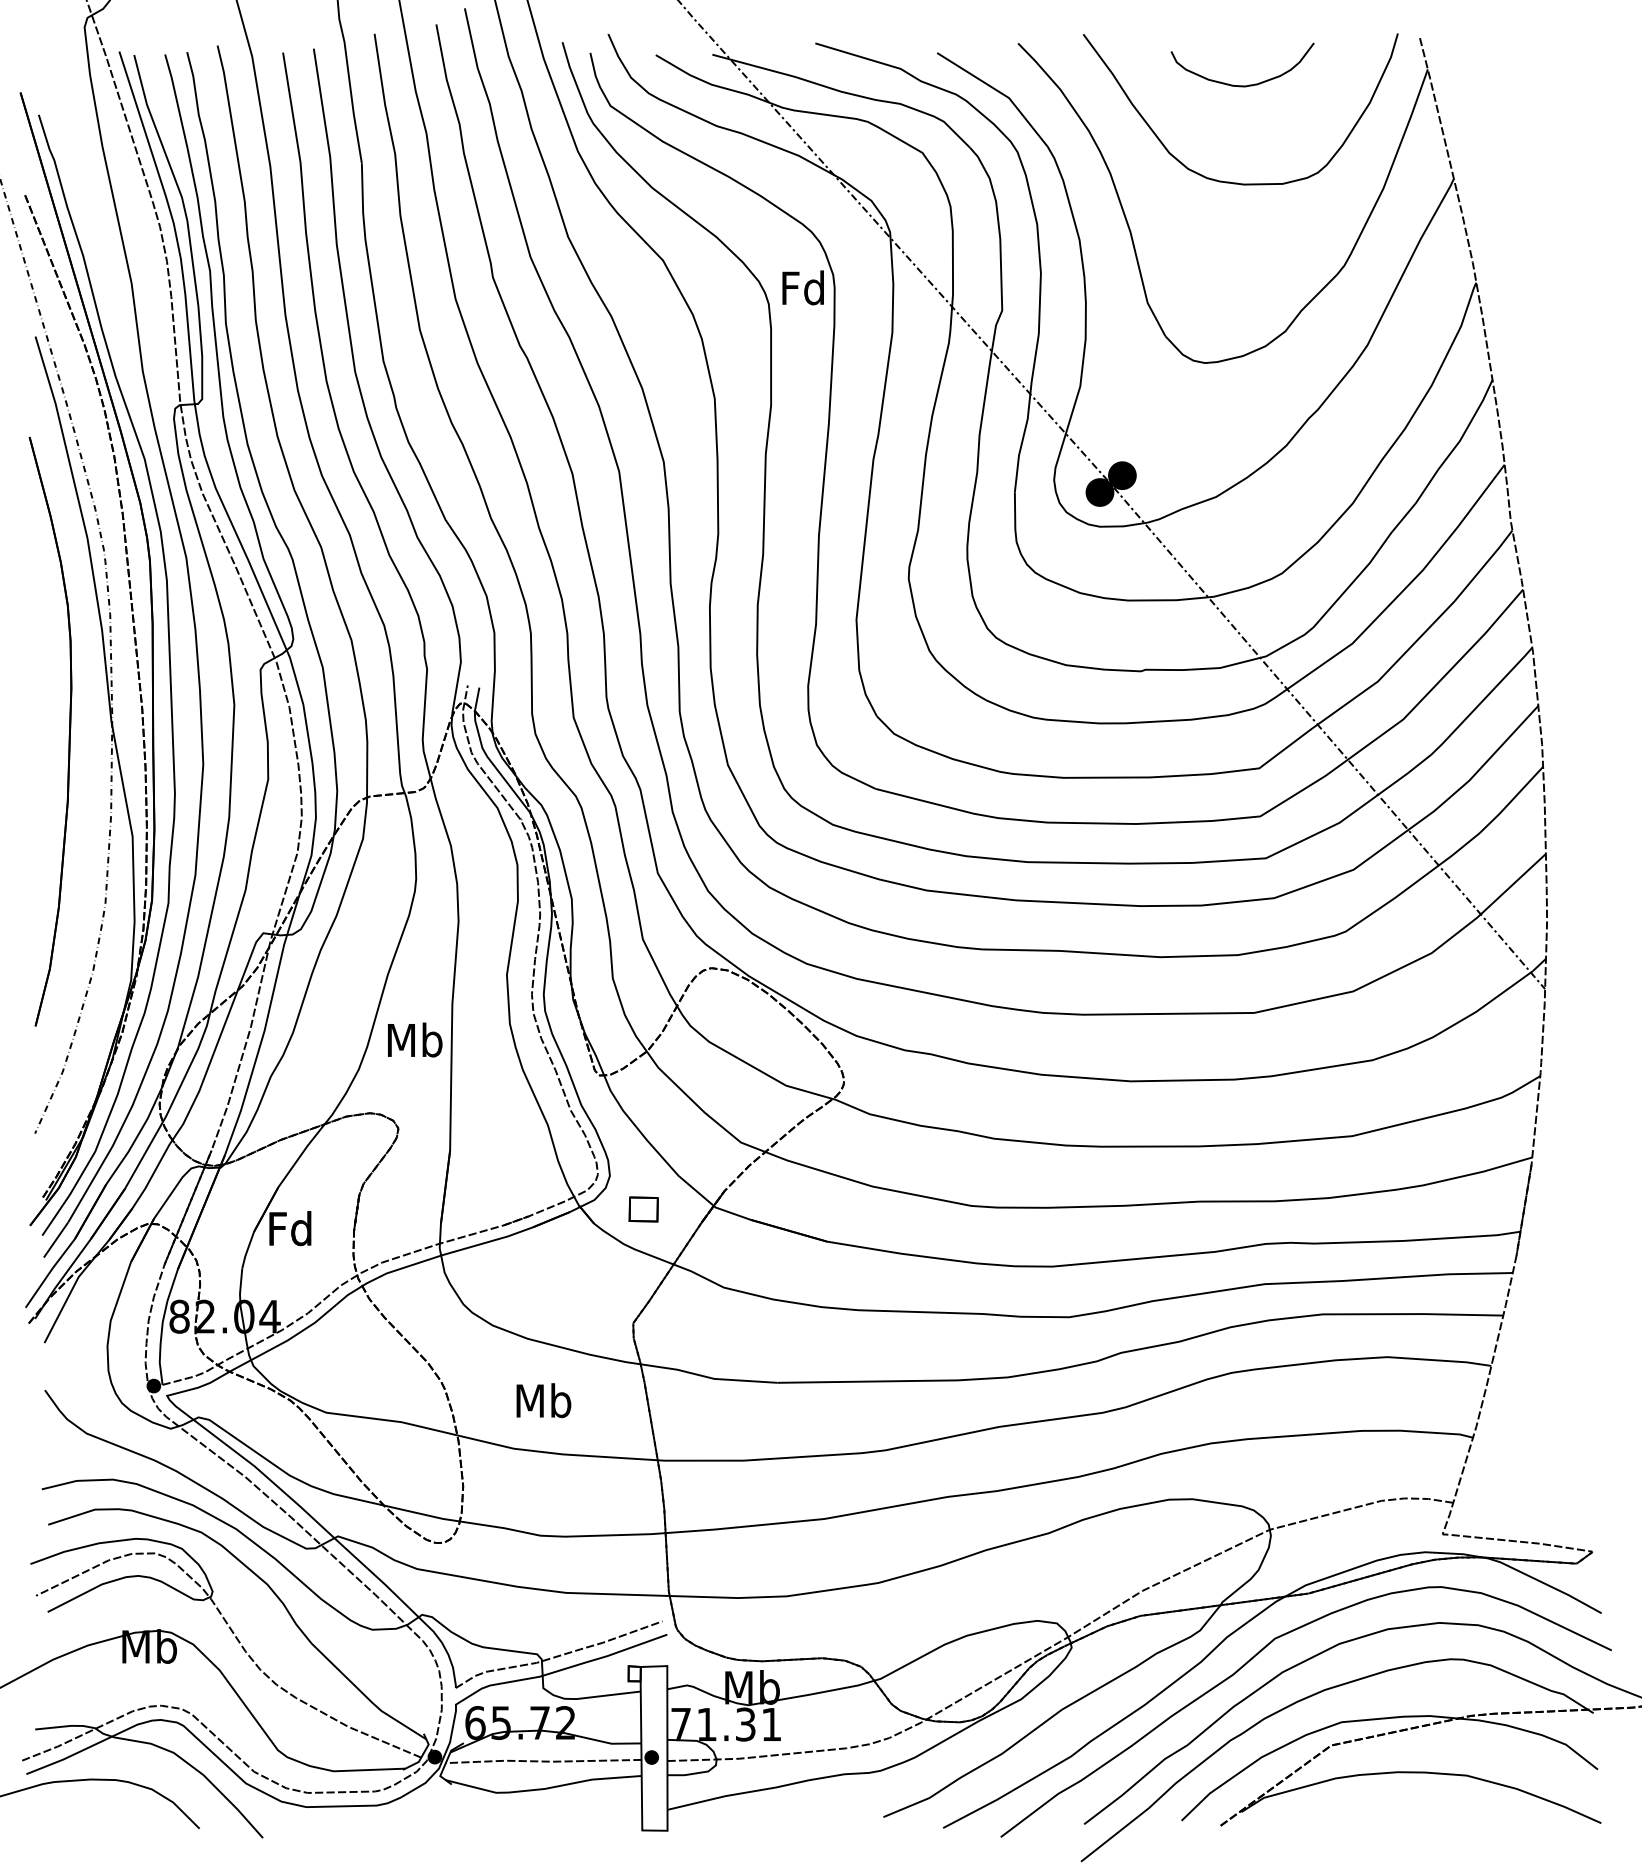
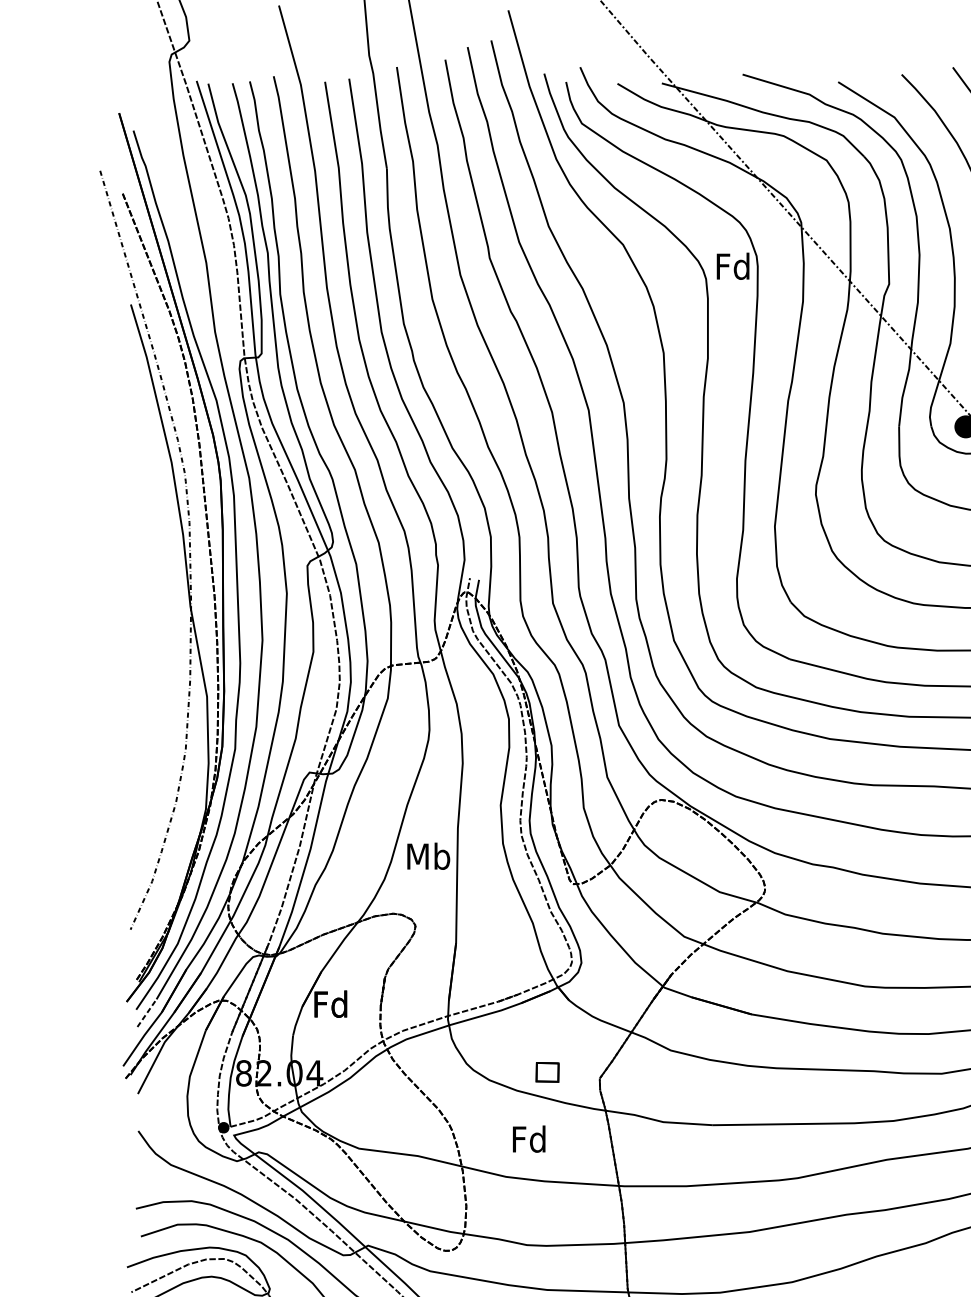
part: (68, 735) -> (156, 617), removed
part: (643, 1209) -> (547, 1072), moved
line: (56, 1239) -> (147, 1012), solid -> dashed
text: (543, 1400) -> (529, 1139), Mb -> Fd

